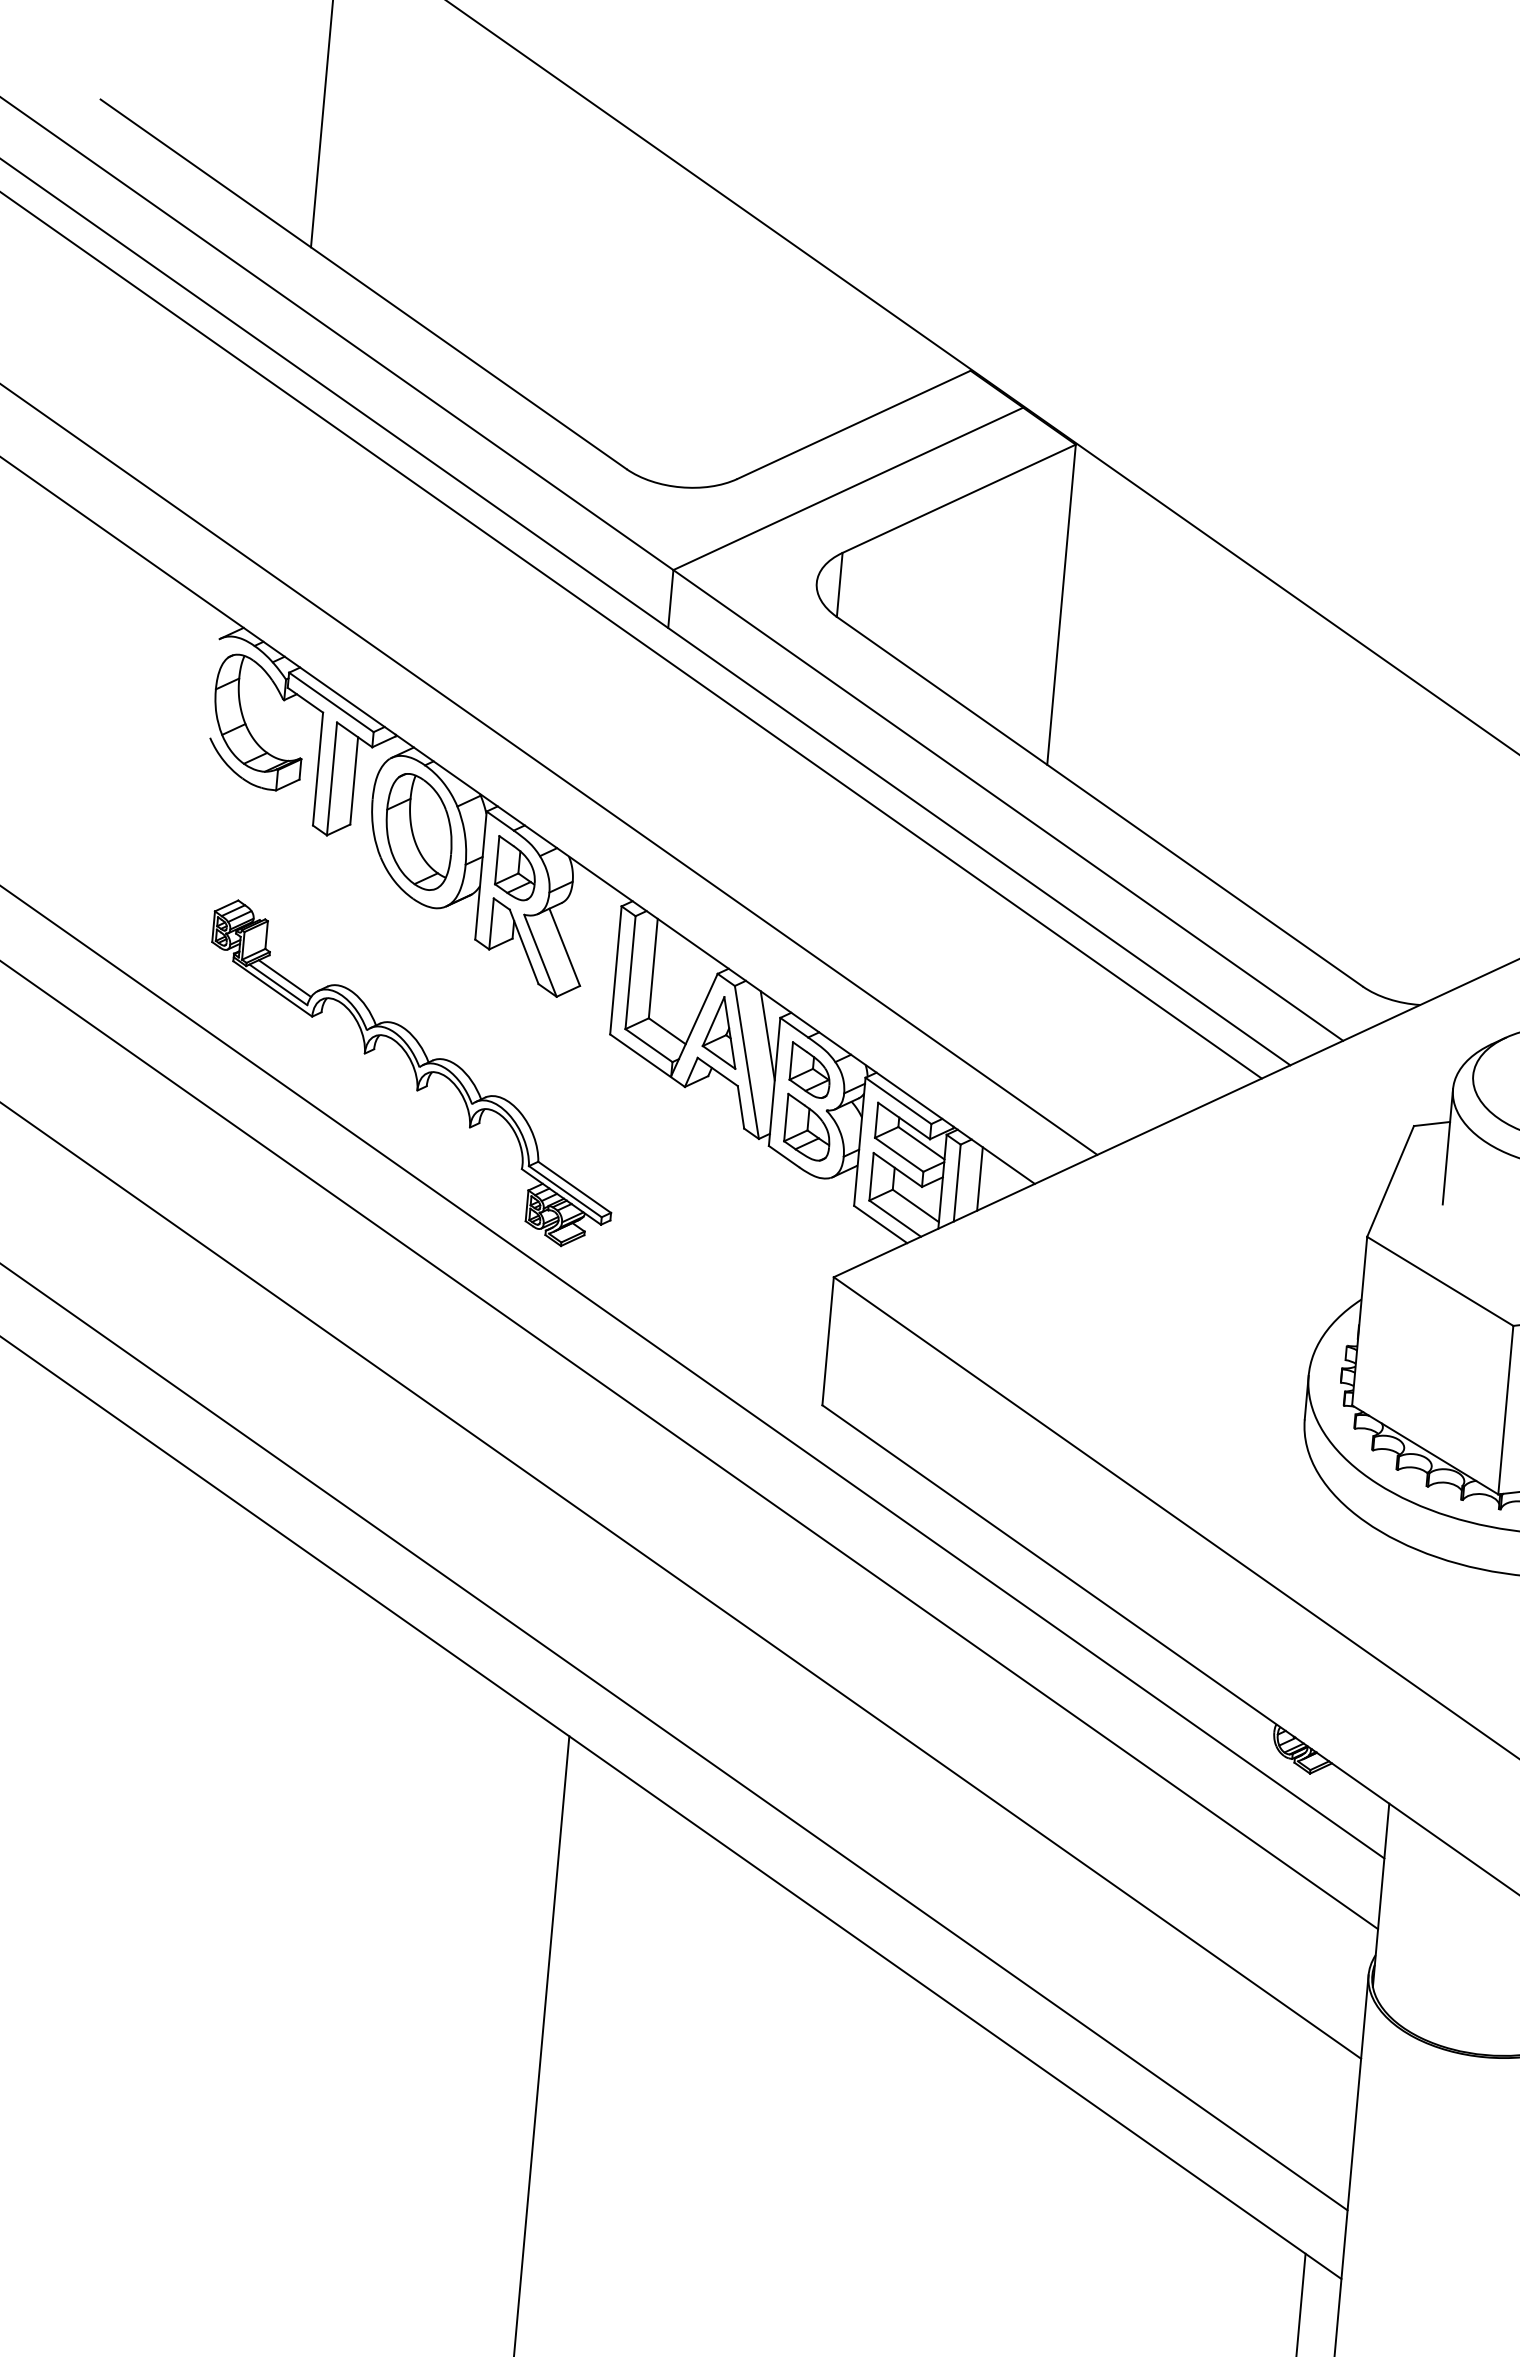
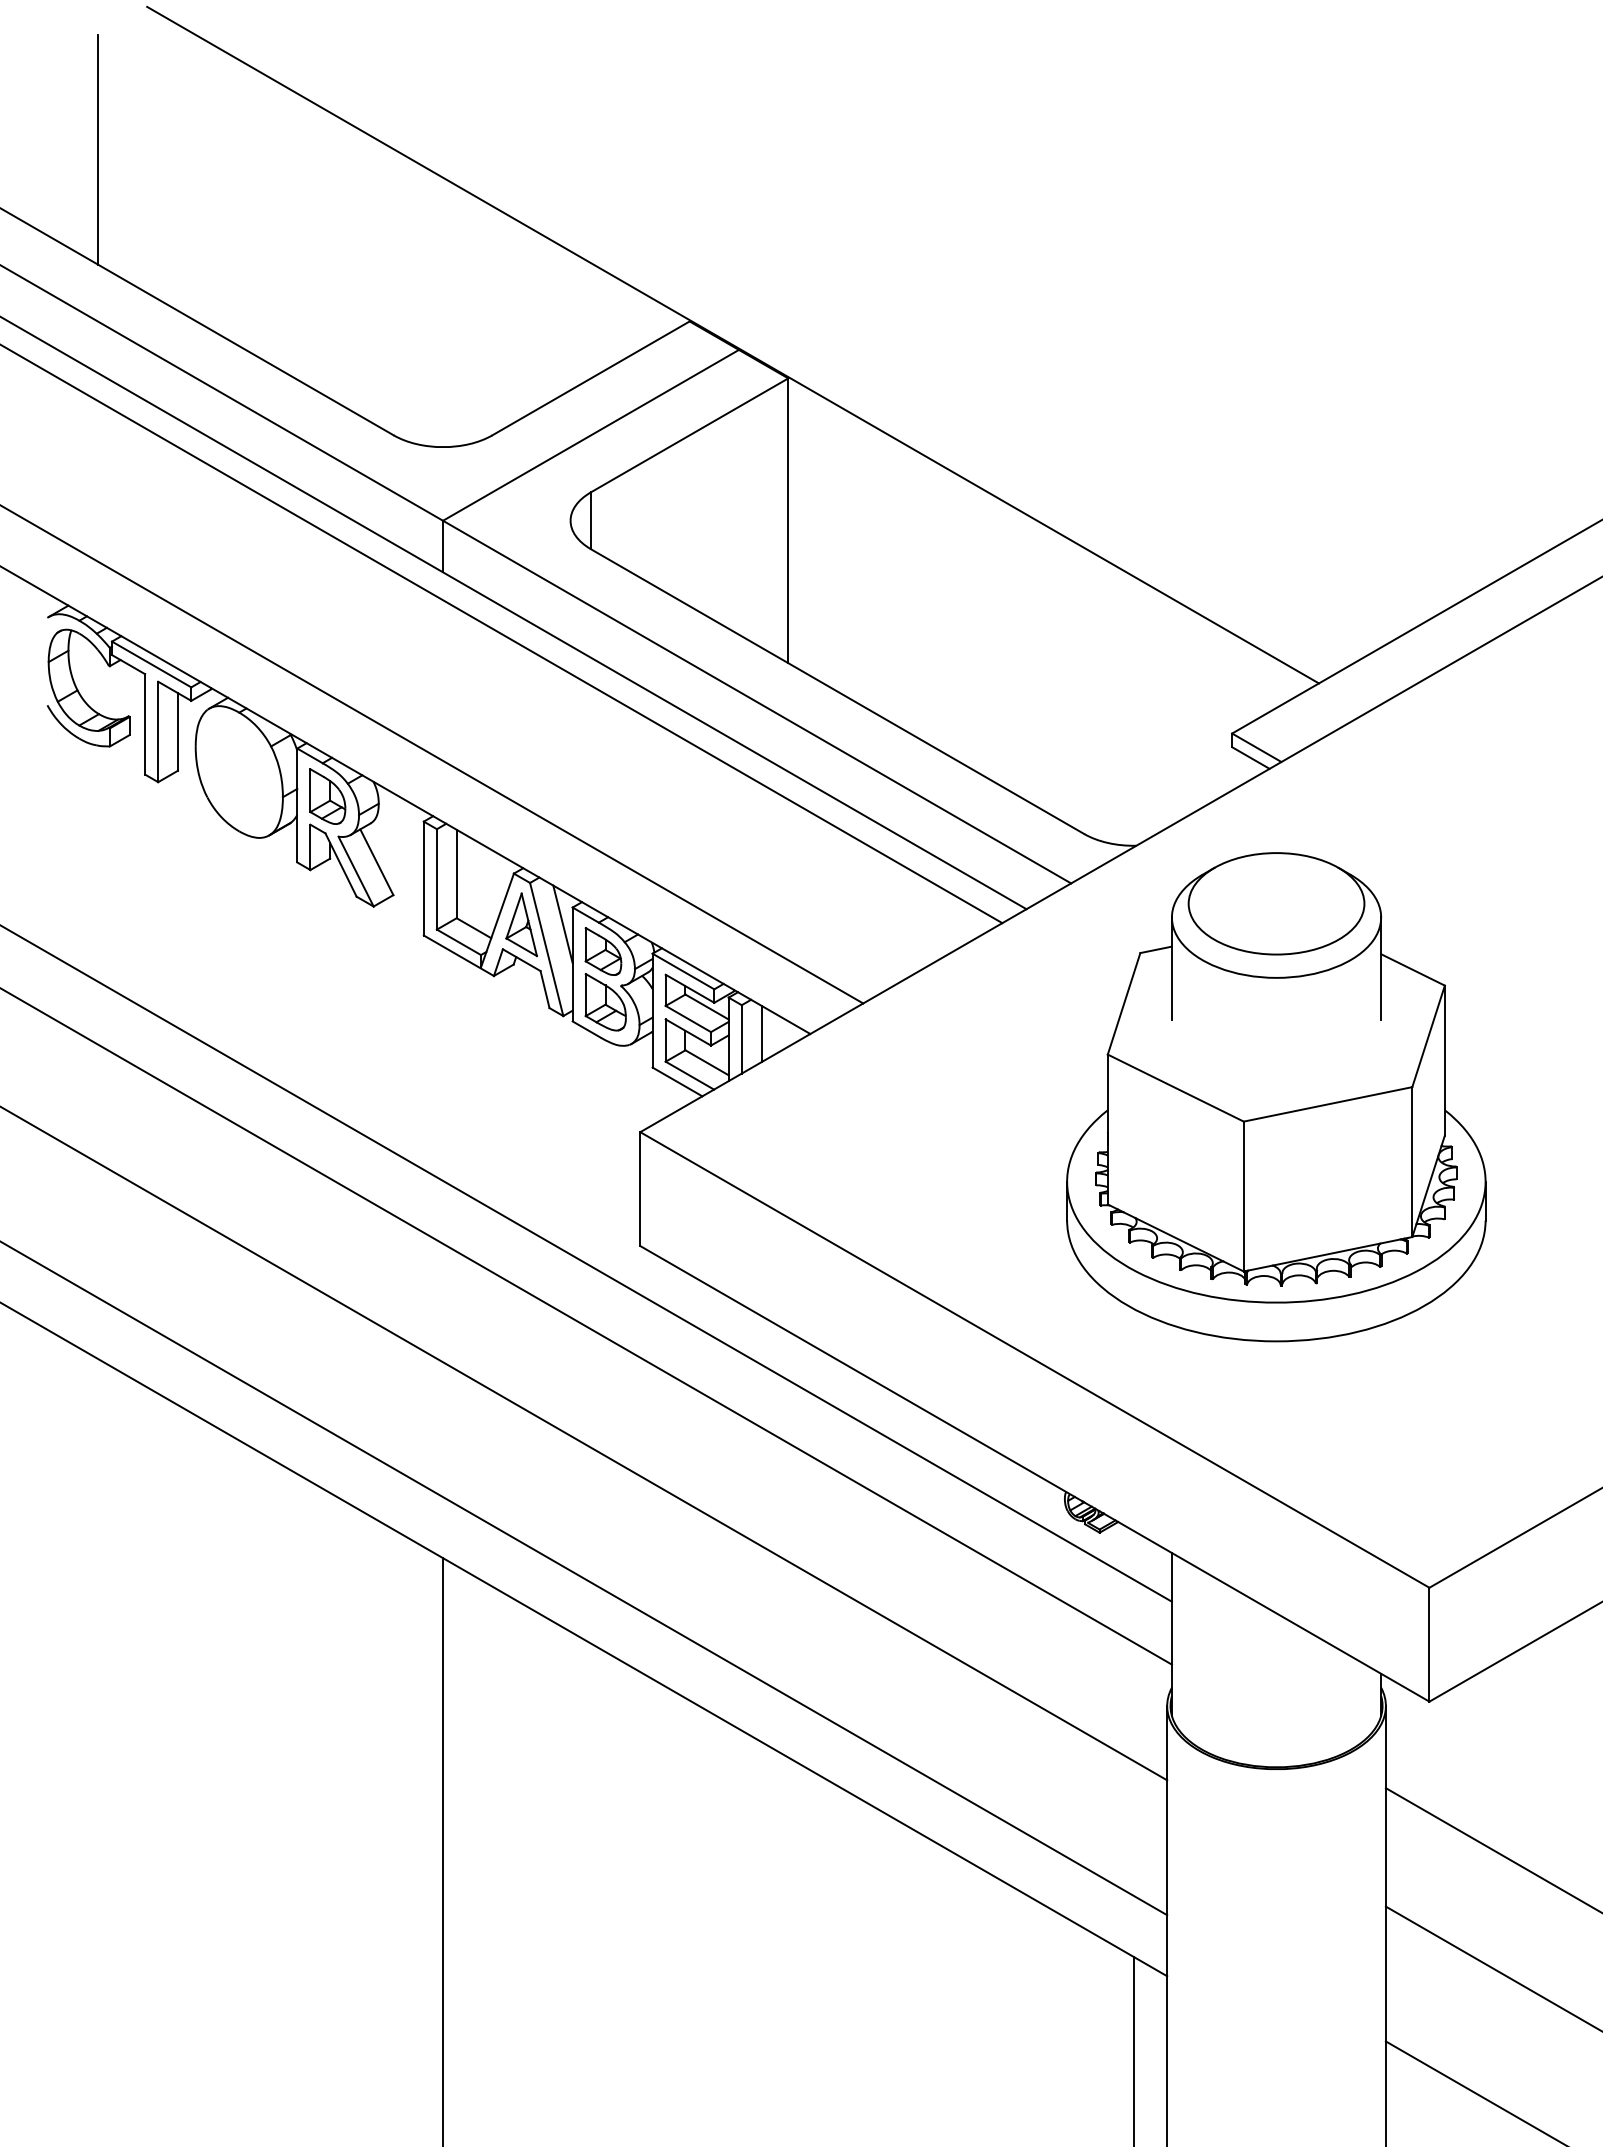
part: (419, 831) -> (239, 771), removed
part: (411, 1074) -> (251, 986), removed

